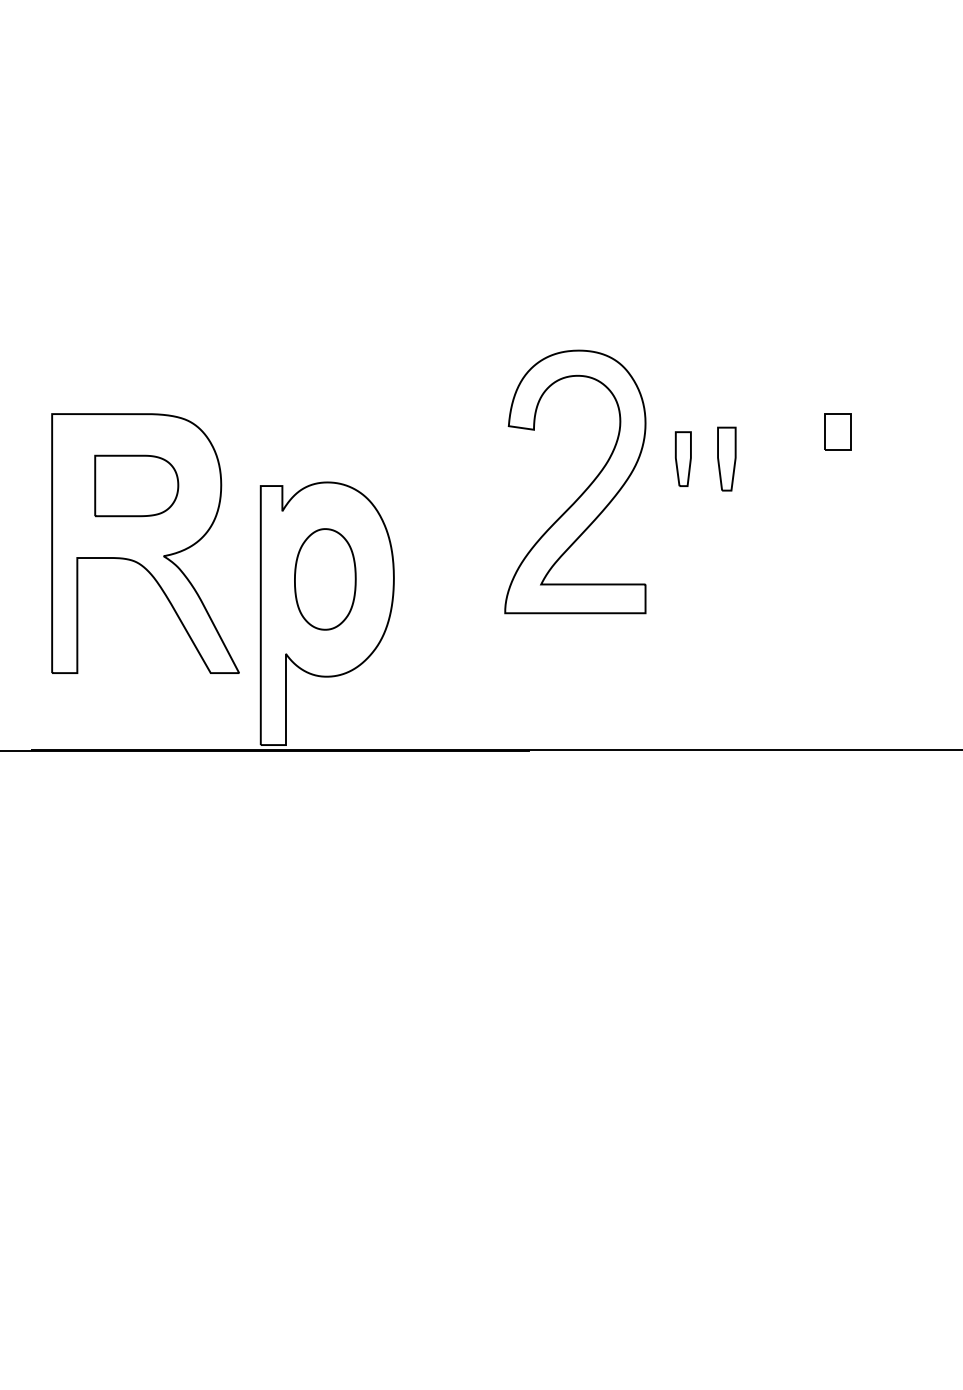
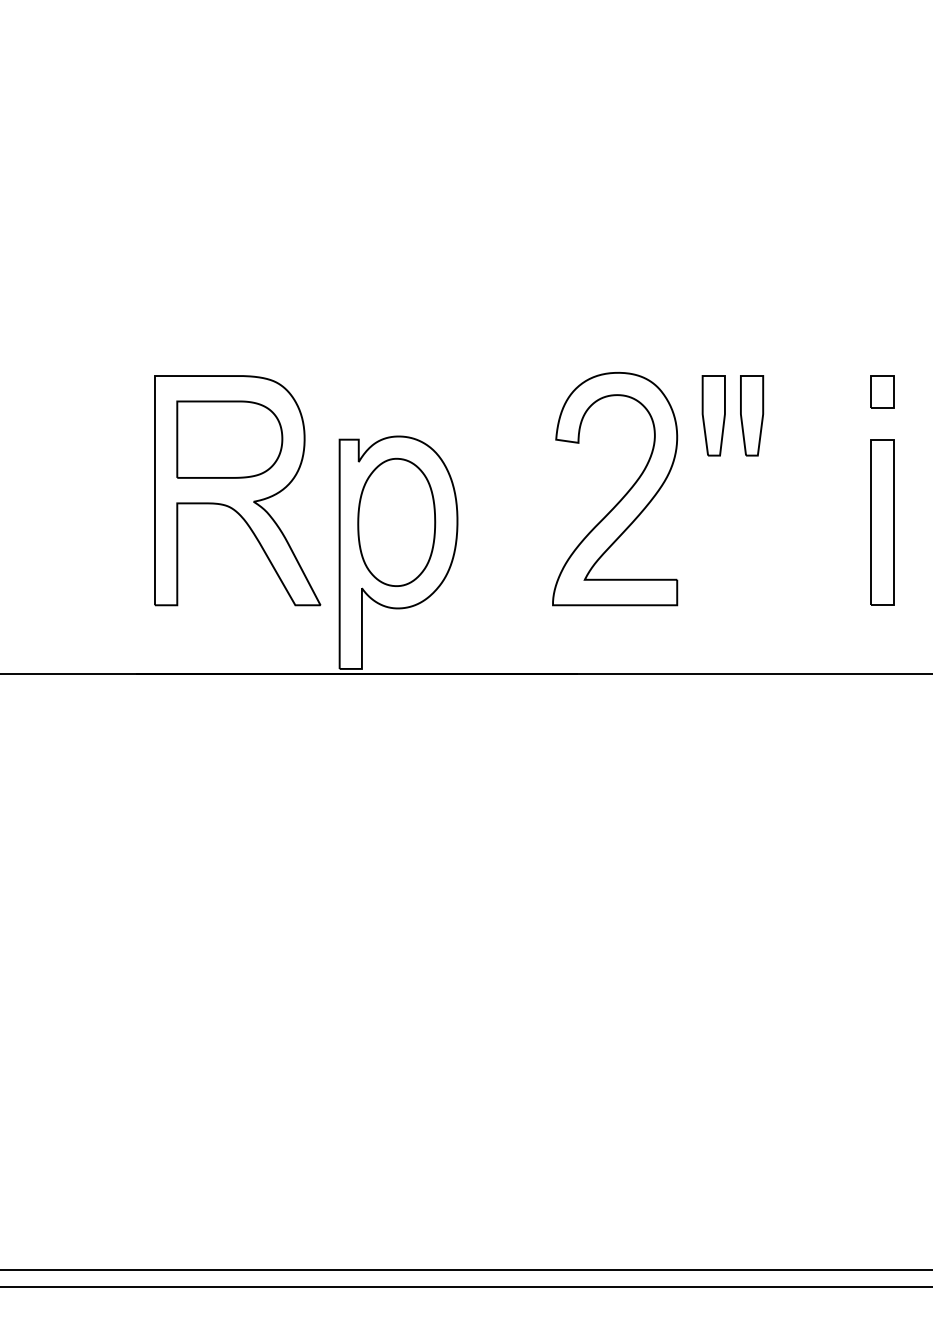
part: (837, 431) -> (882, 391), moved
part: (683, 458) -> (713, 415), size x1.67
part: (727, 458) -> (752, 415), size x1.43
part: (136, 485) -> (229, 439), size x1.43
part: (584, 489) -> (623, 495), moved
part: (325, 578) -> (396, 521), size x1.43
part: (874, 579) -> (882, 522), added

